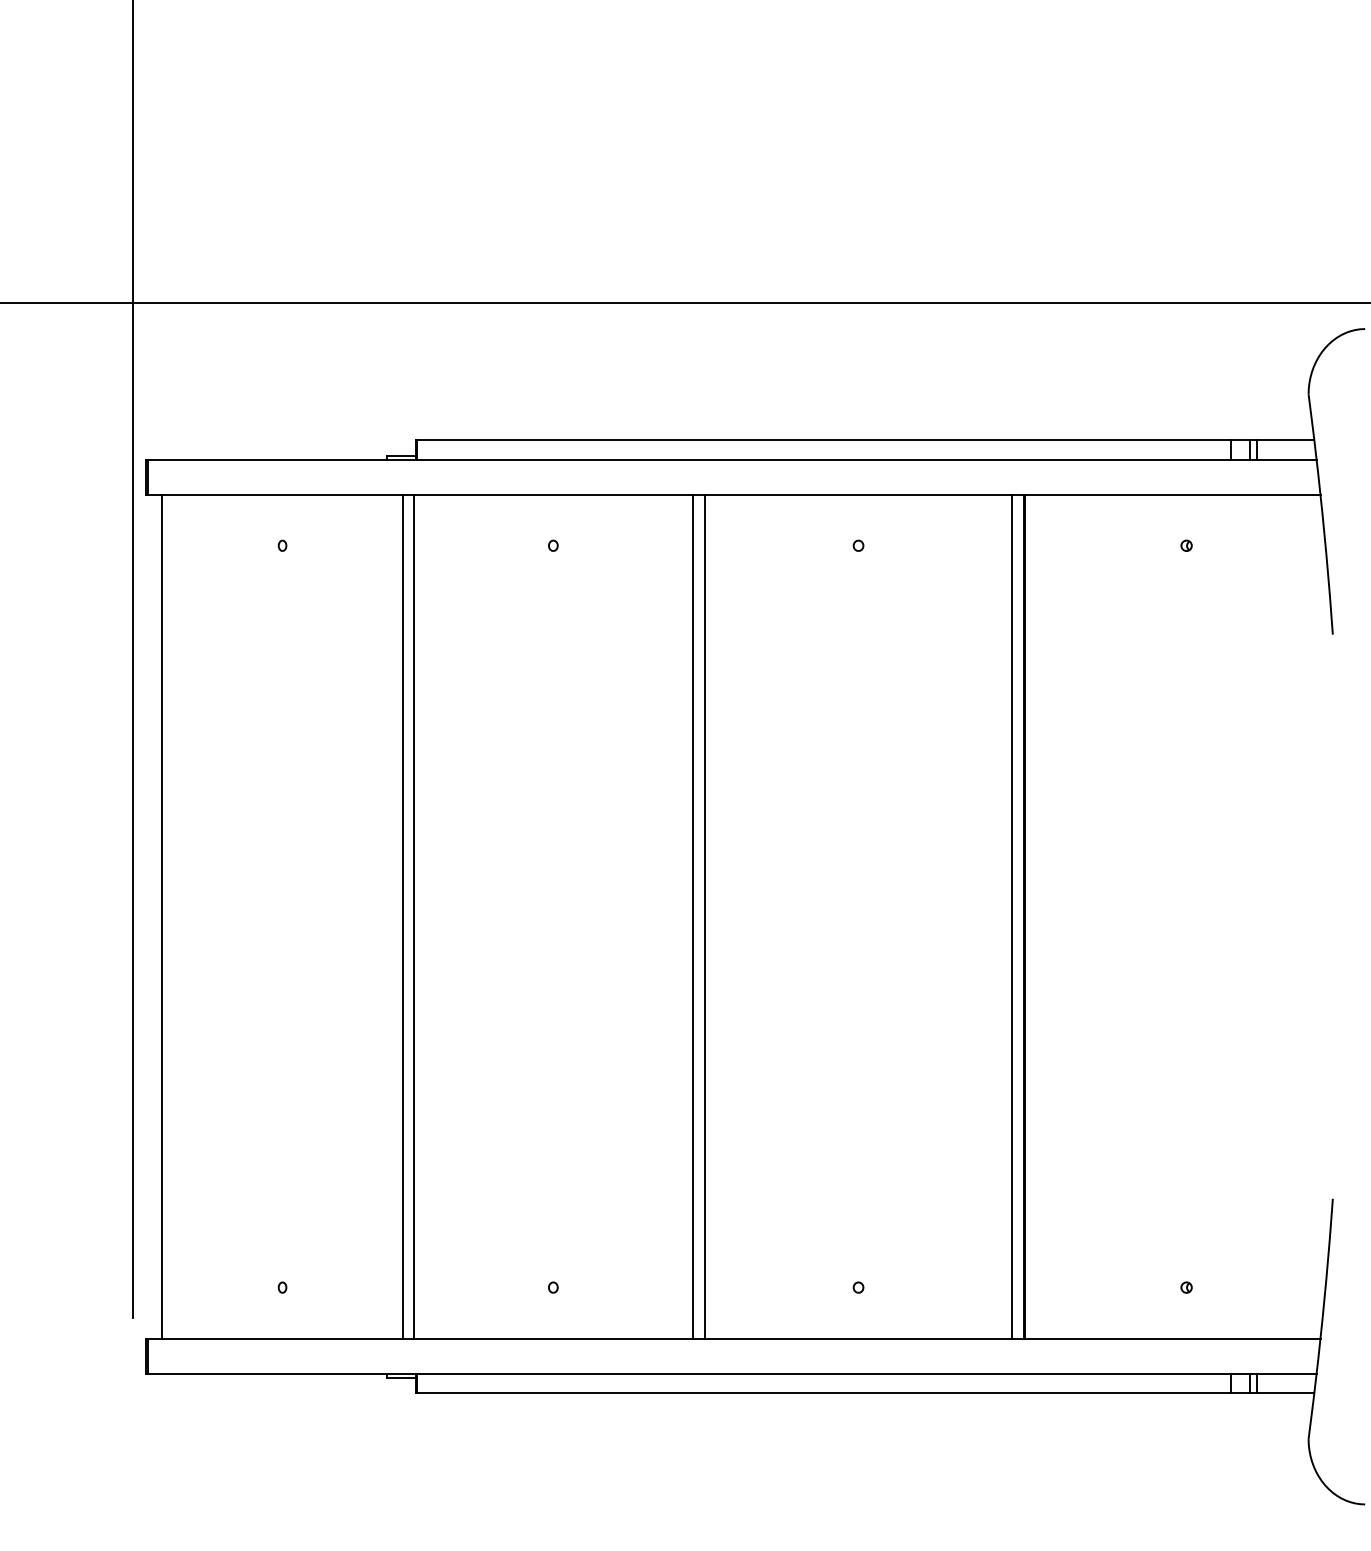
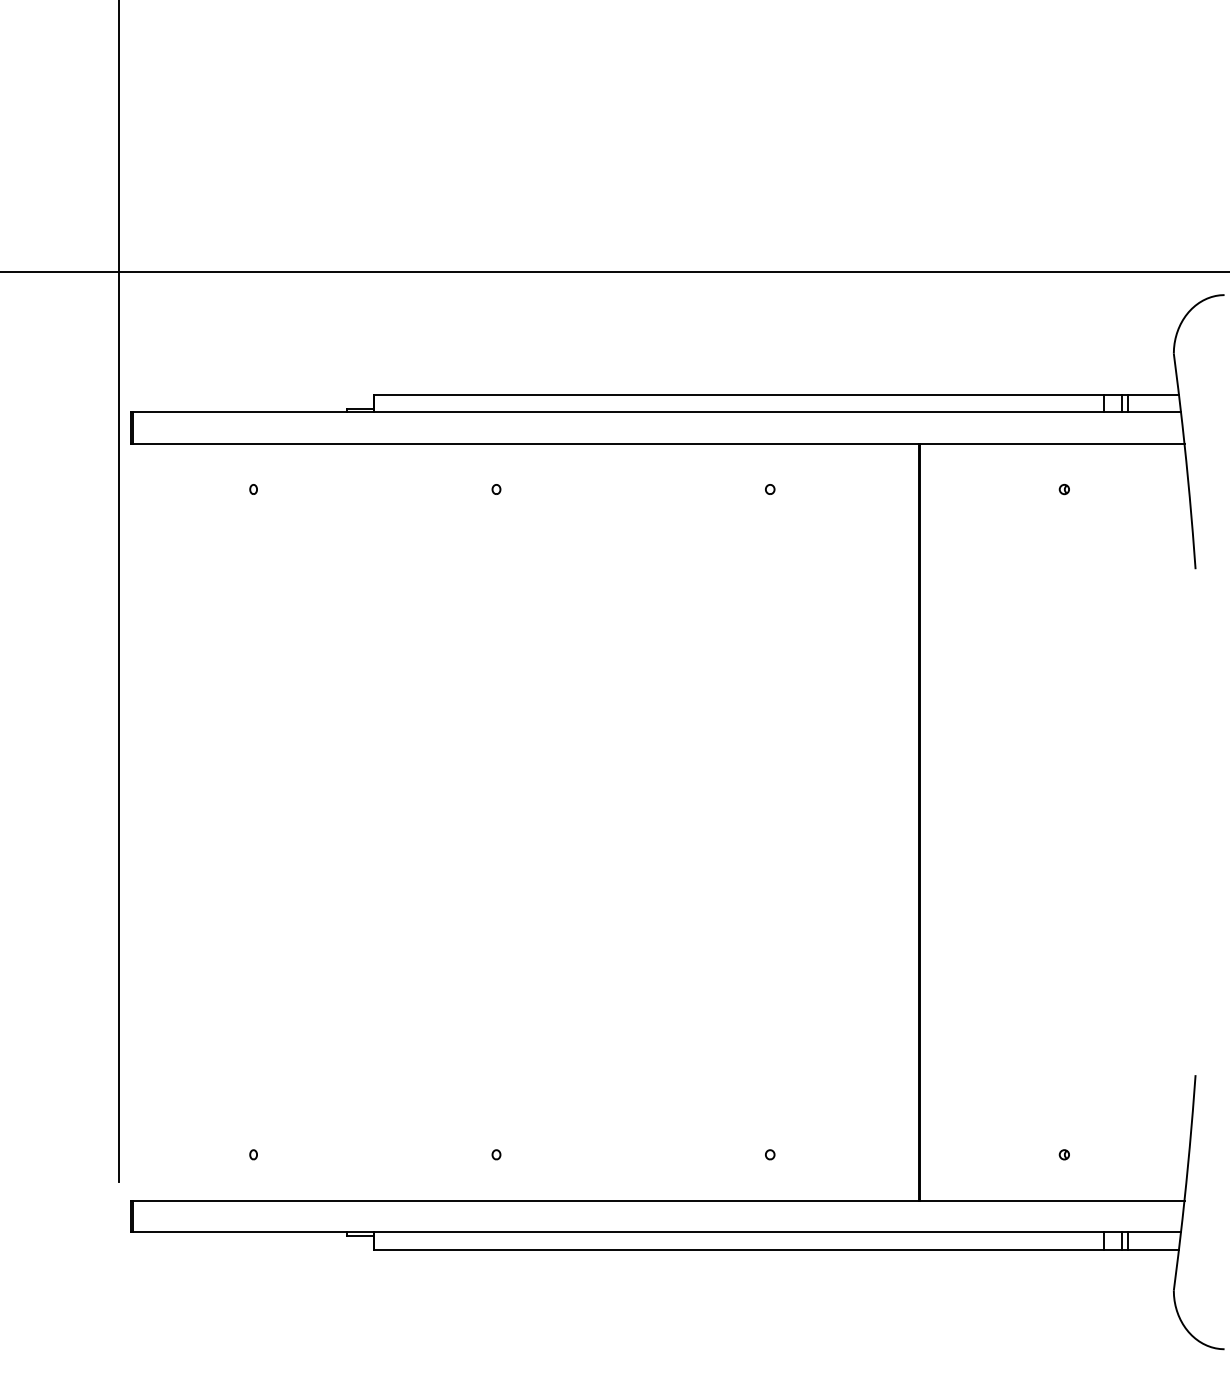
line: (162, 915) -> (145, 821), removed
line: (402, 915) -> (361, 821), removed
line: (413, 915) -> (371, 821), removed
line: (692, 915) -> (621, 821), removed
line: (705, 915) -> (632, 821), removed
line: (1011, 915) -> (907, 821), removed

